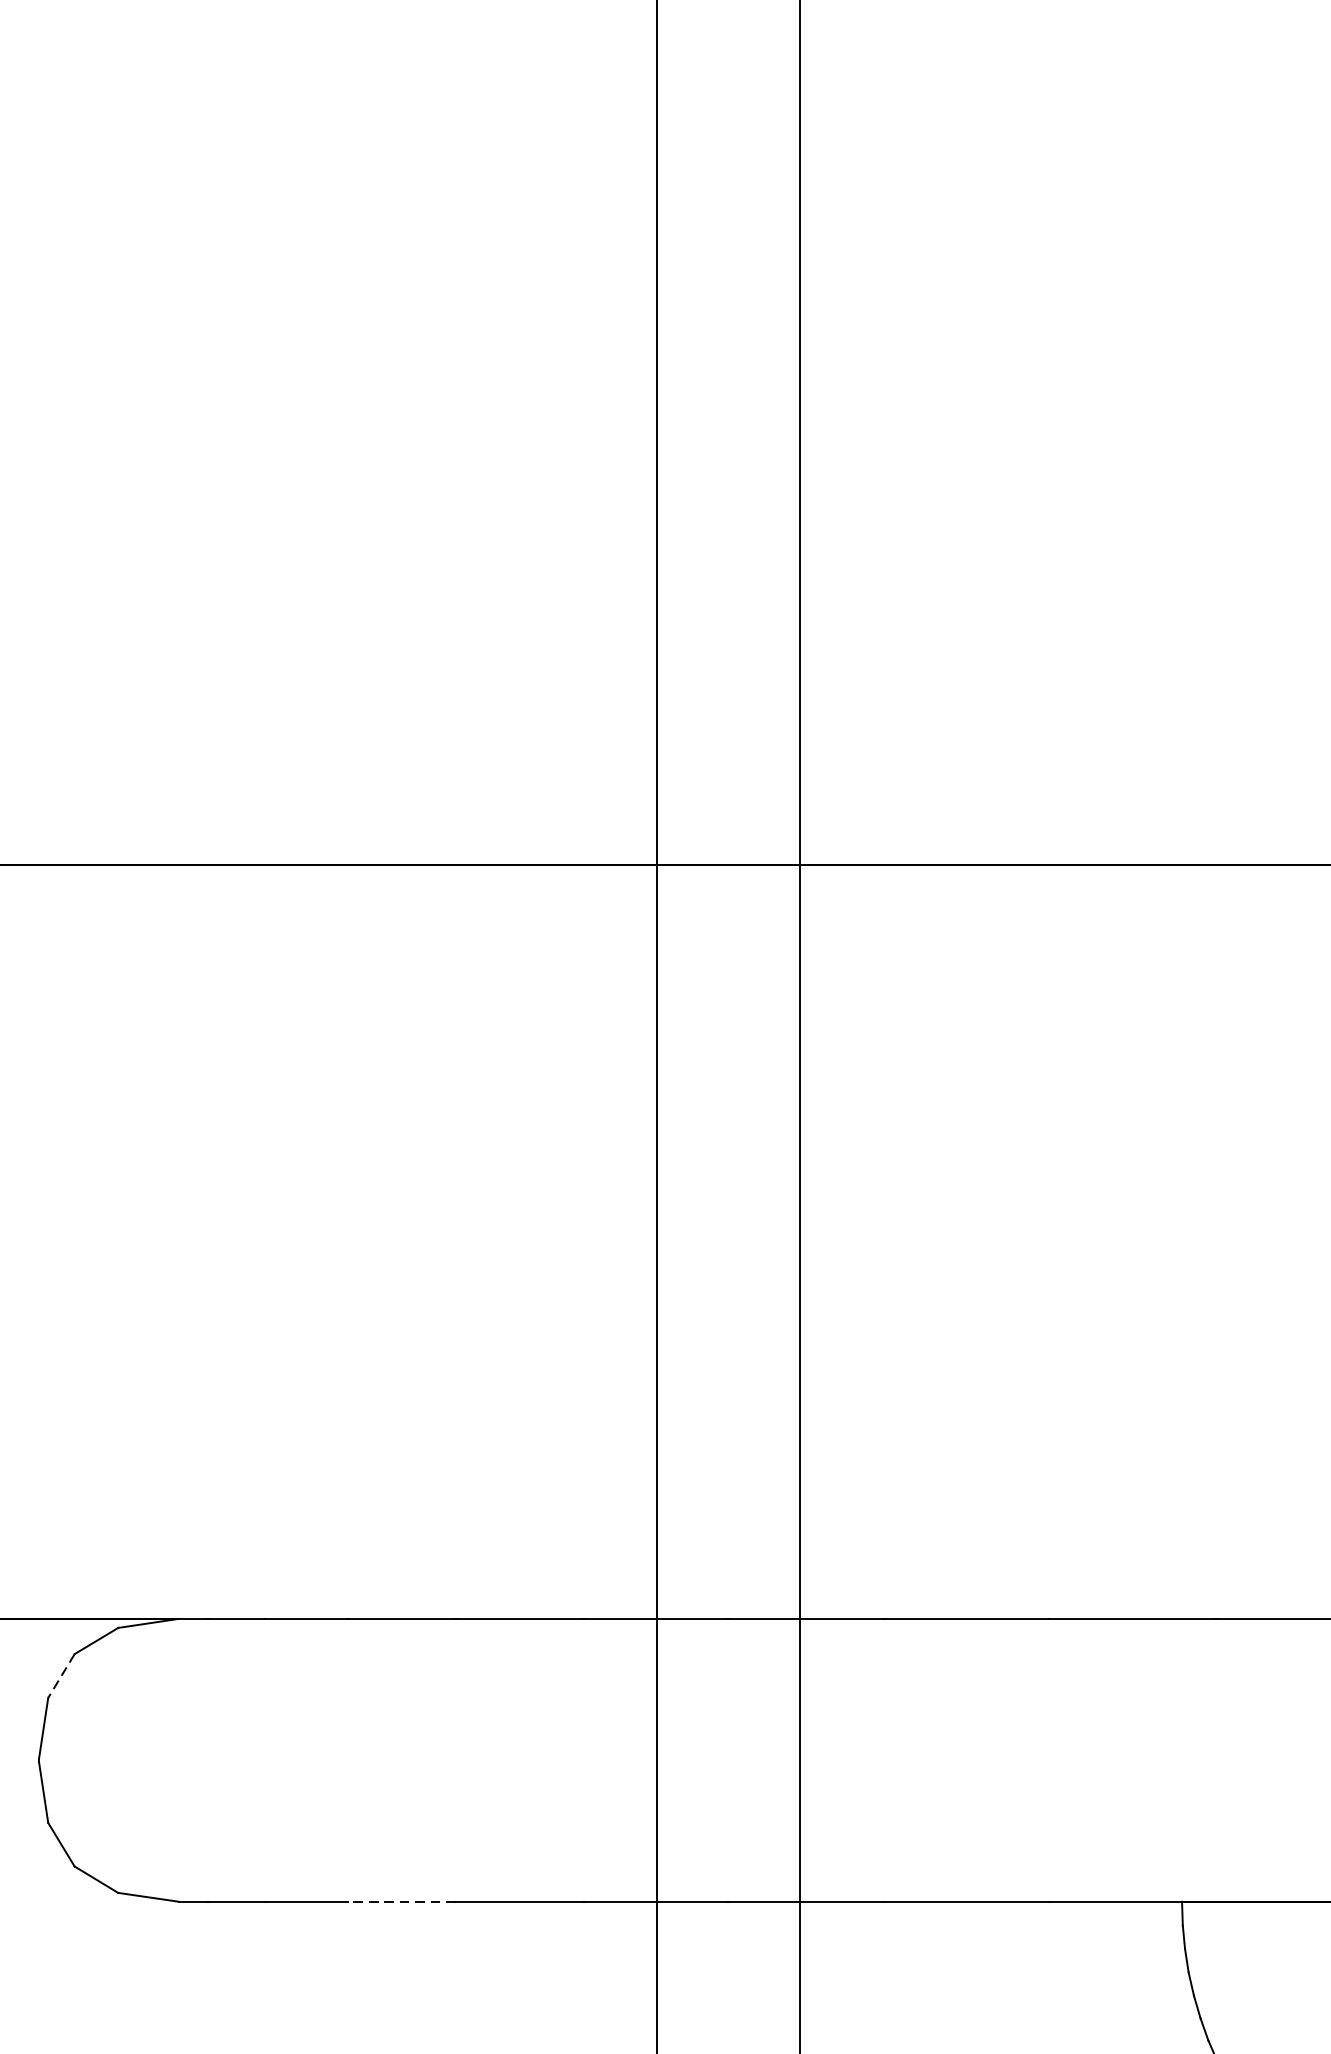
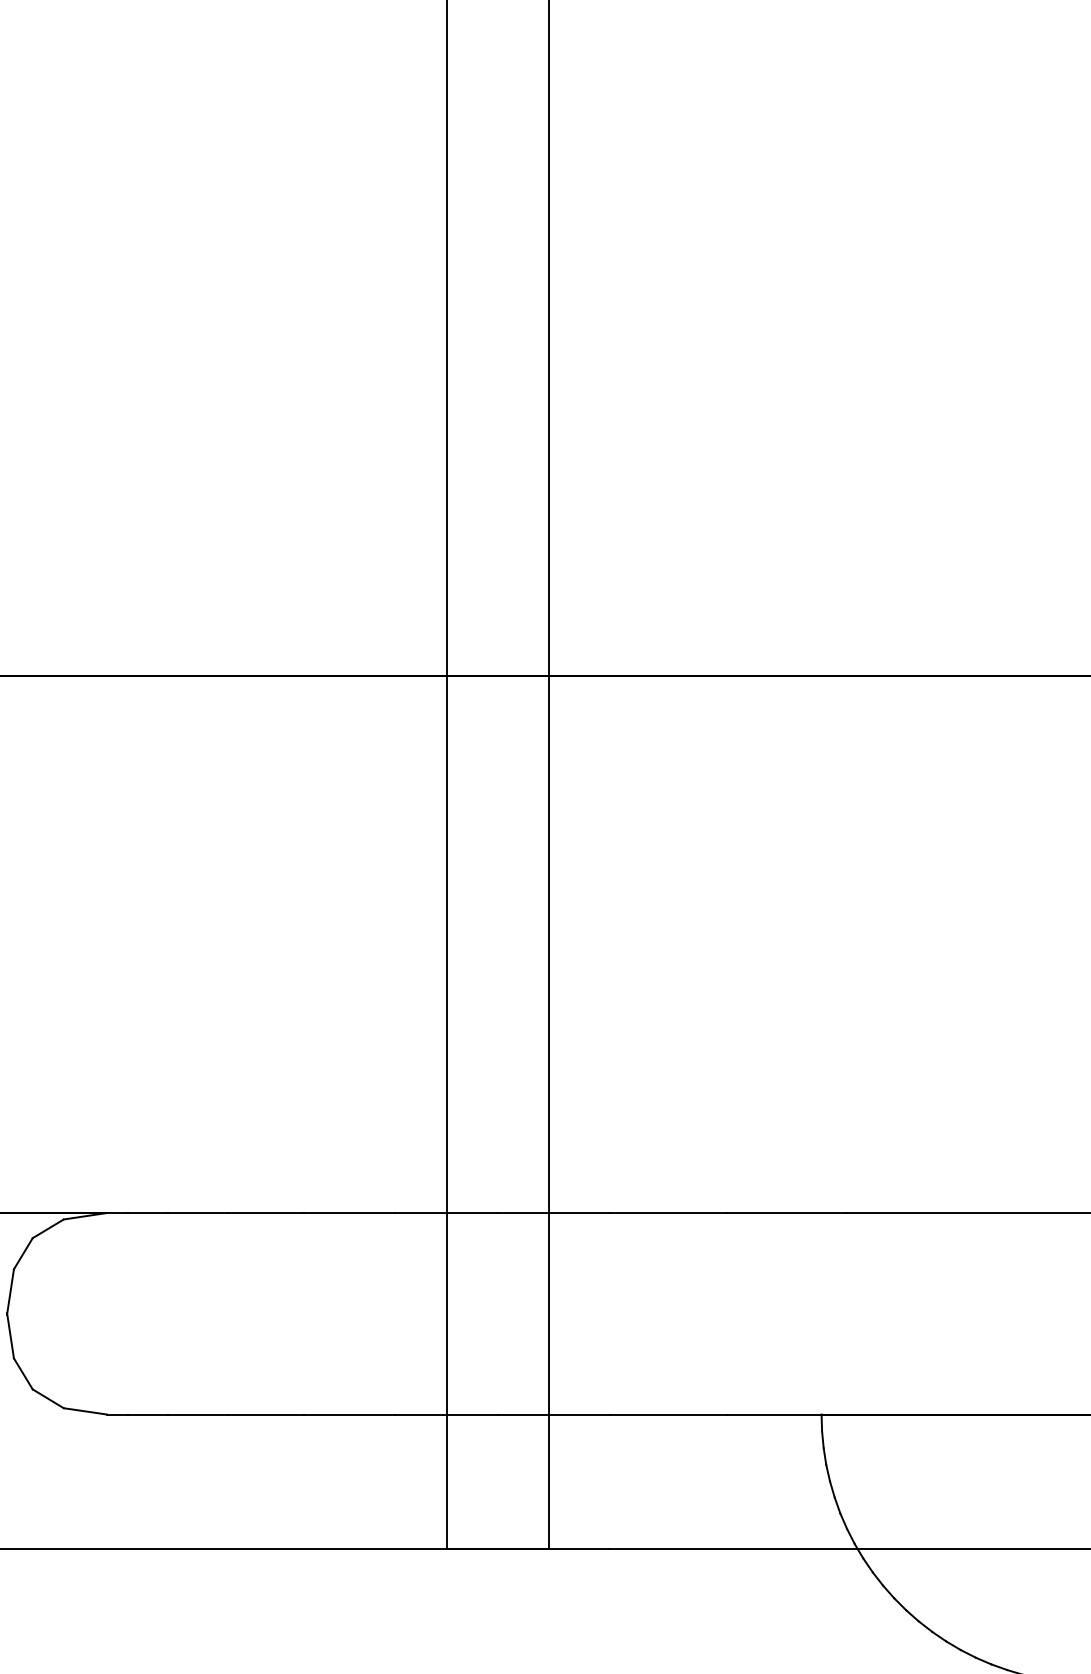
line: (61, 1677) -> (23, 1254), dashed -> solid
line: (401, 1901) -> (265, 1414), dashed -> solid

